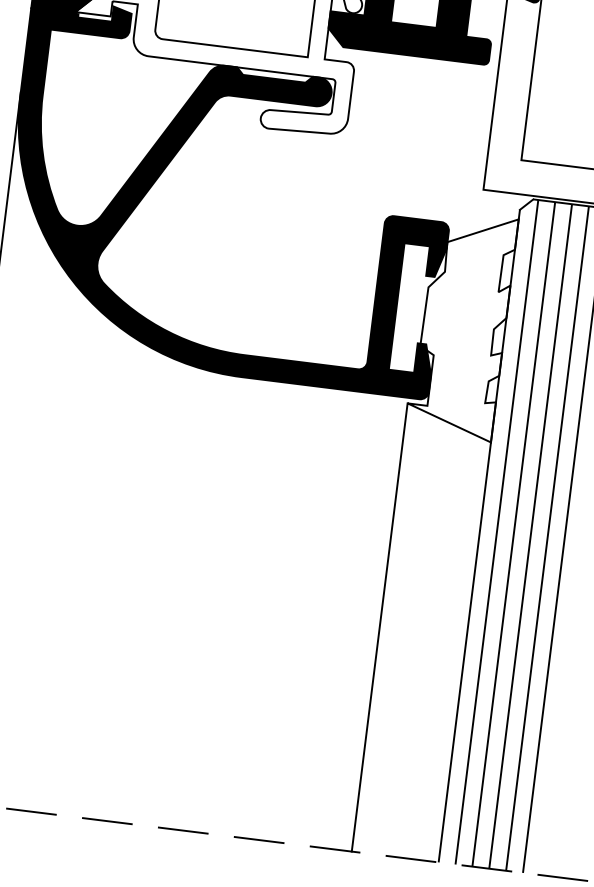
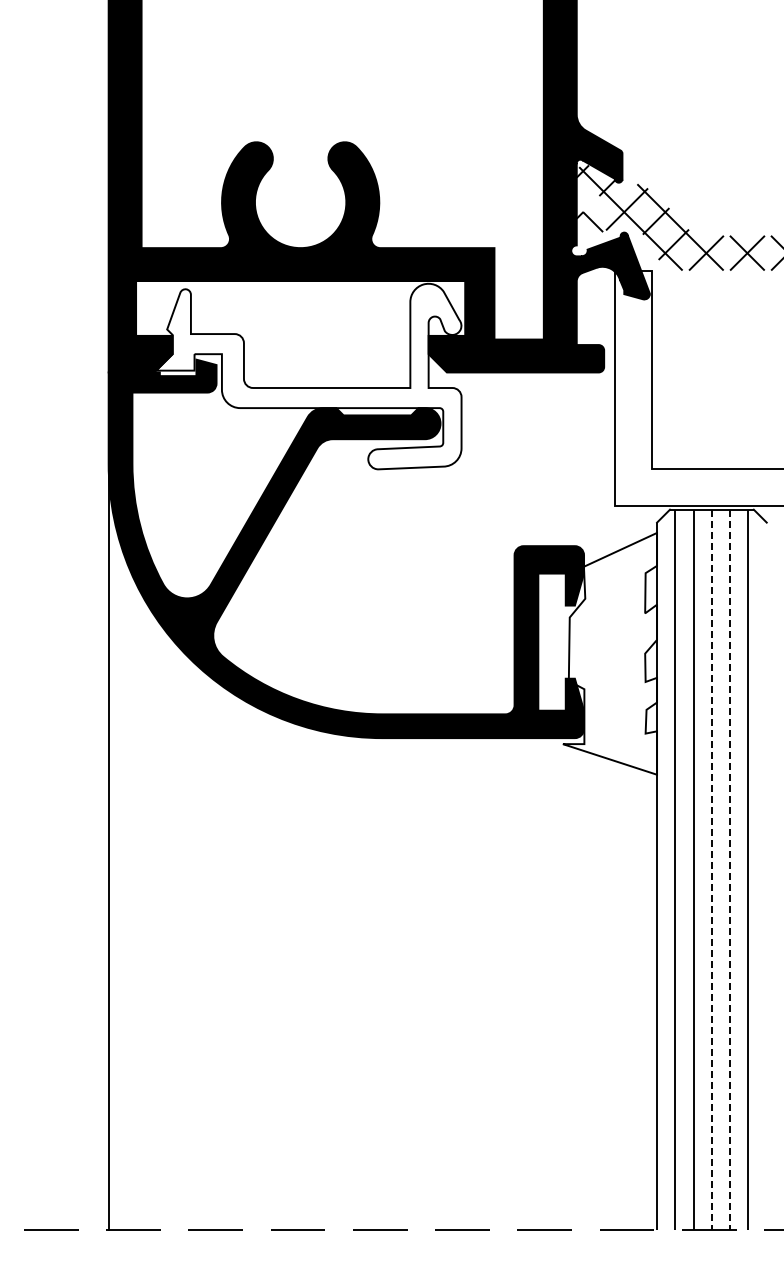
line: (530, 537) -> (711, 870), solid -> dashed
line: (547, 539) -> (730, 870), solid -> dashed
line: (379, 626) -> (562, 986), removed

